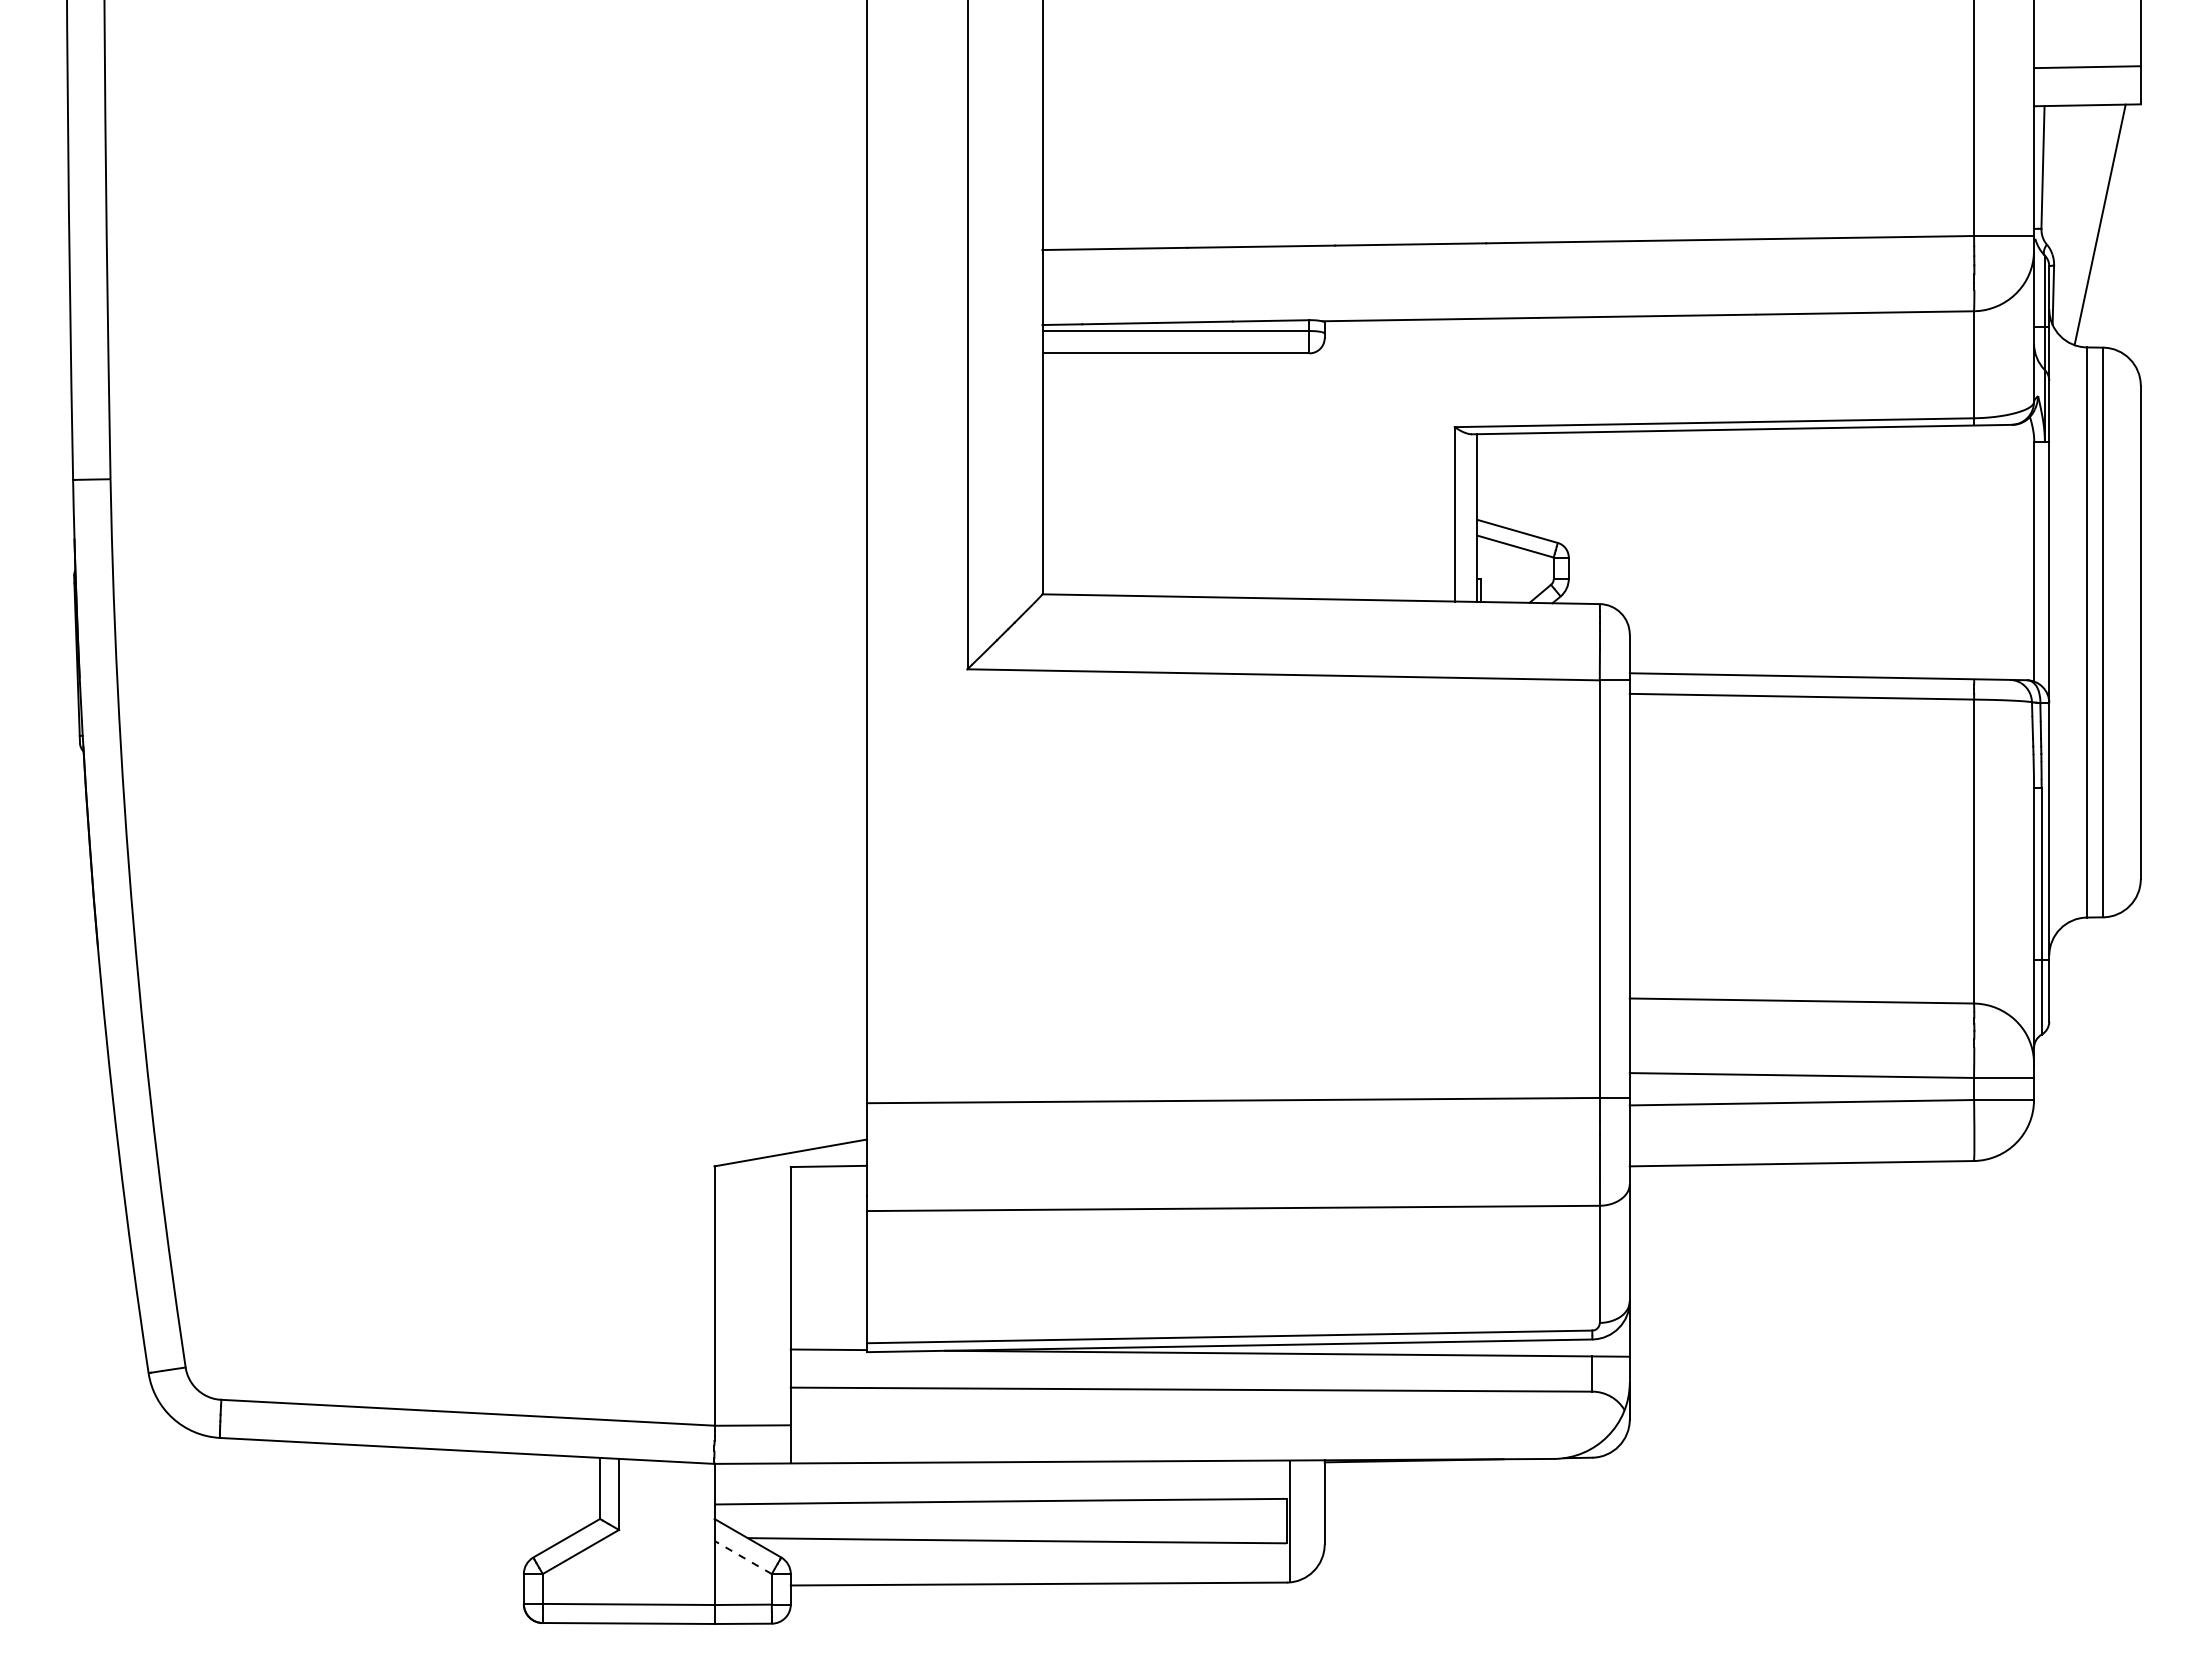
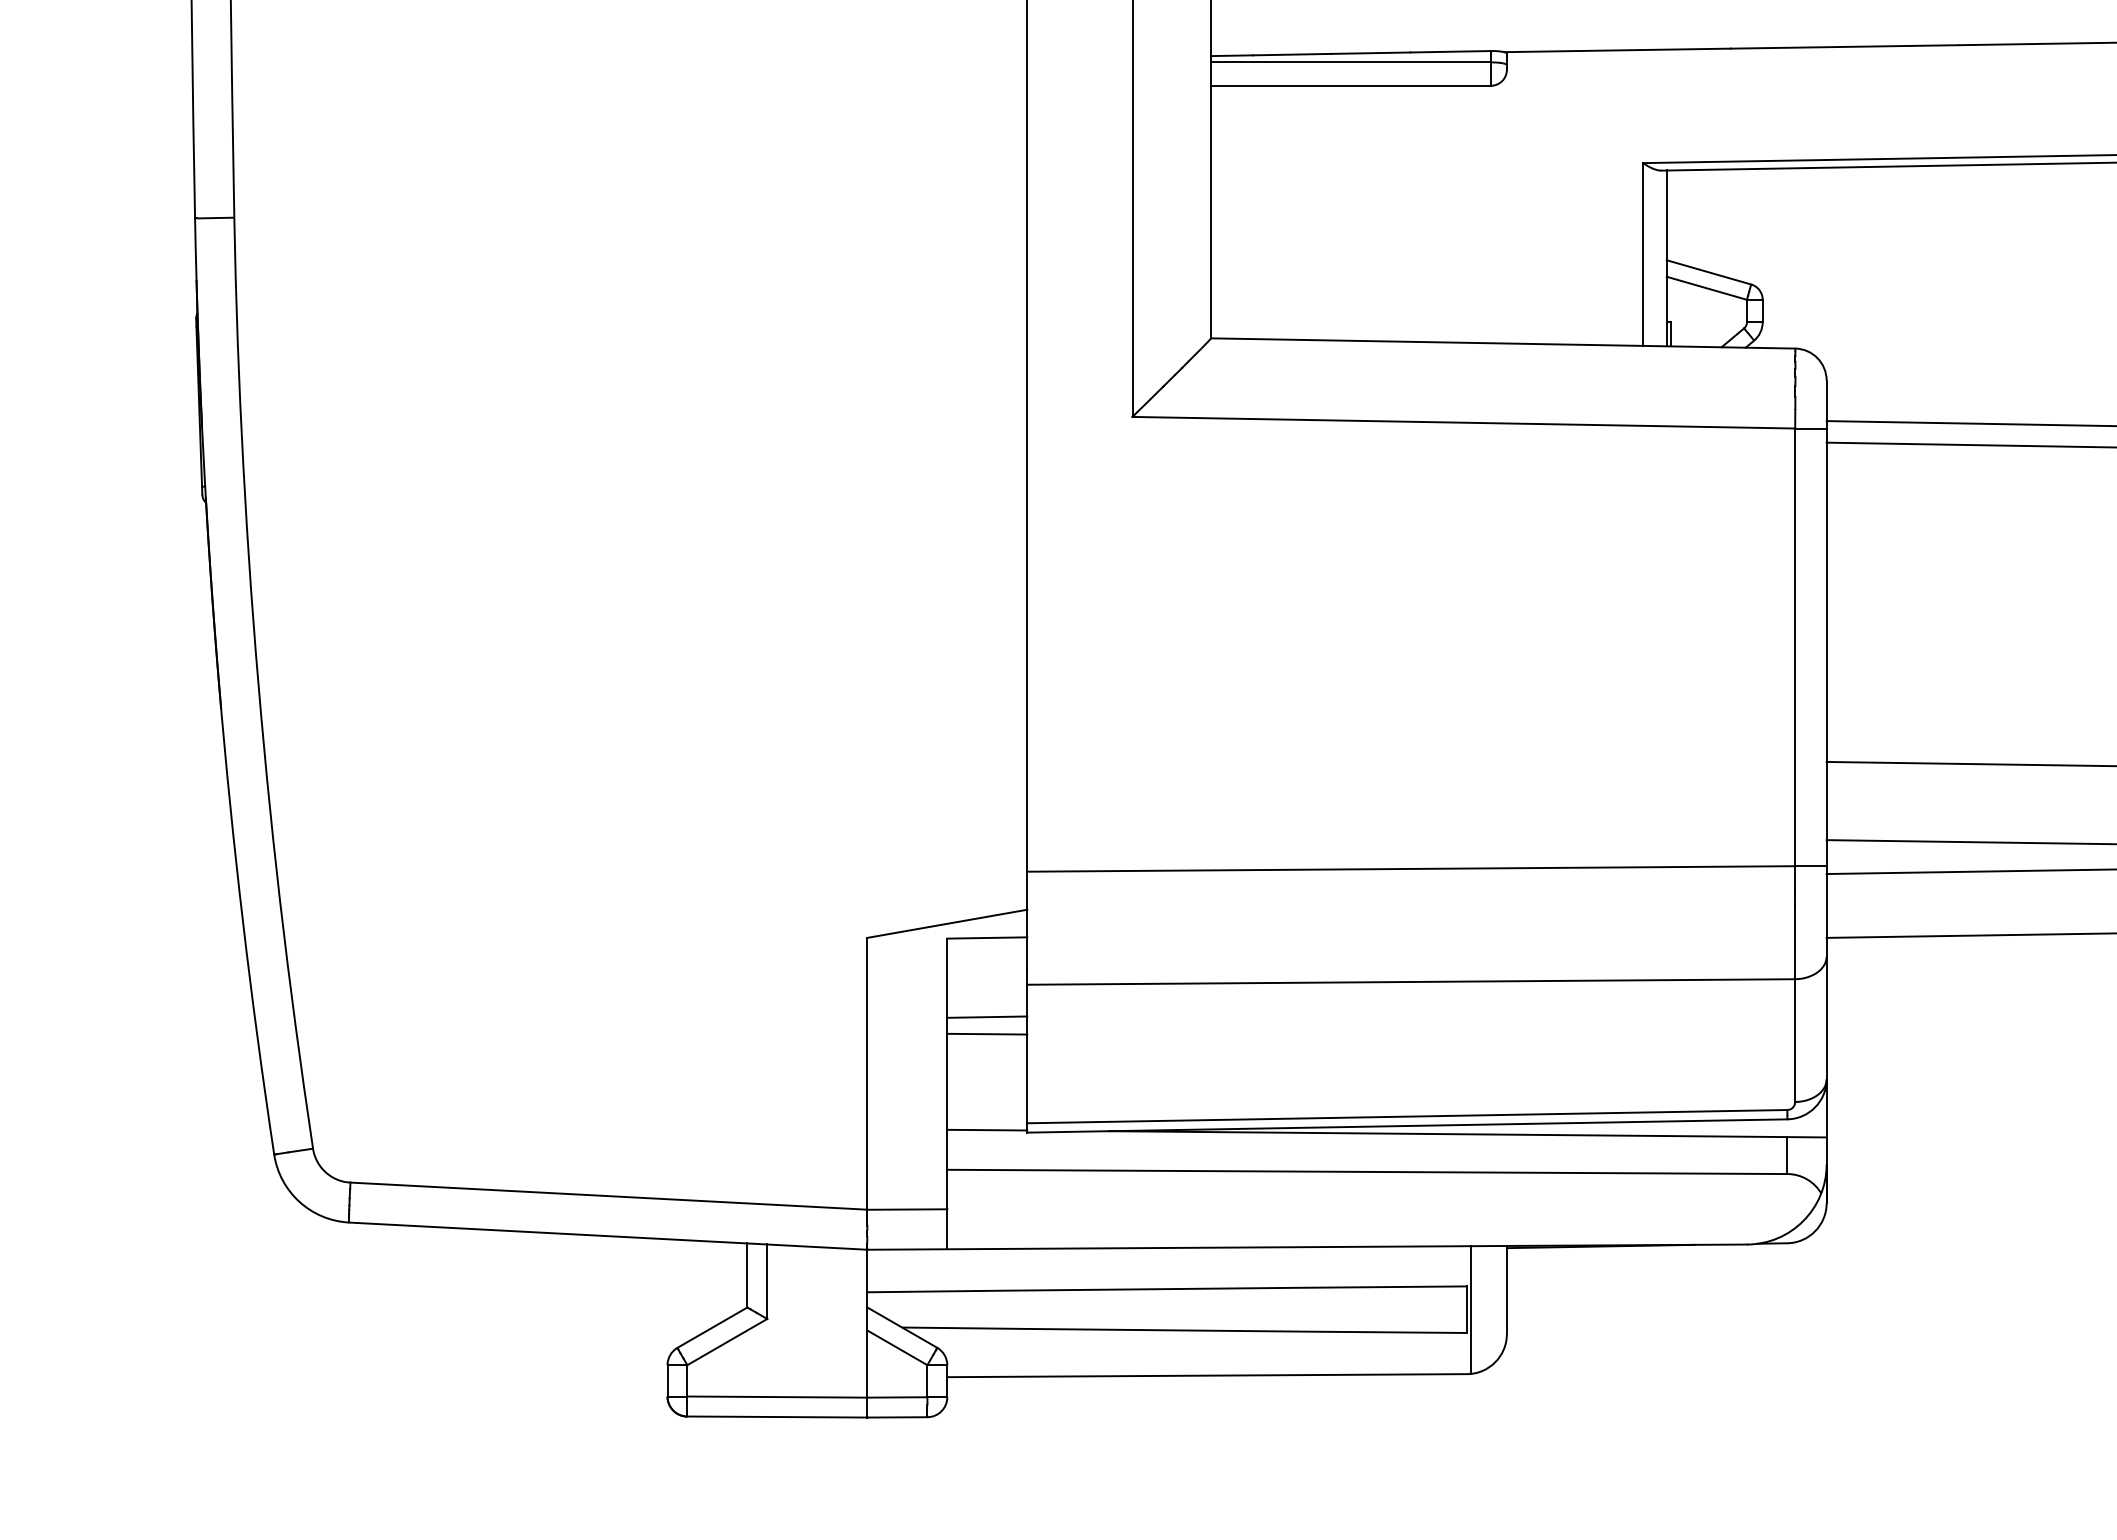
line: (828, 1241) -> (986, 1016), added
line: (828, 1257) -> (986, 1033), added
line: (742, 1557) -> (896, 1347), dashed -> solid

